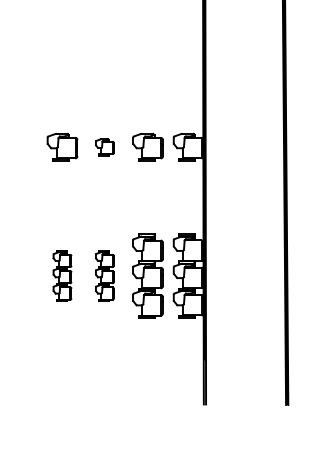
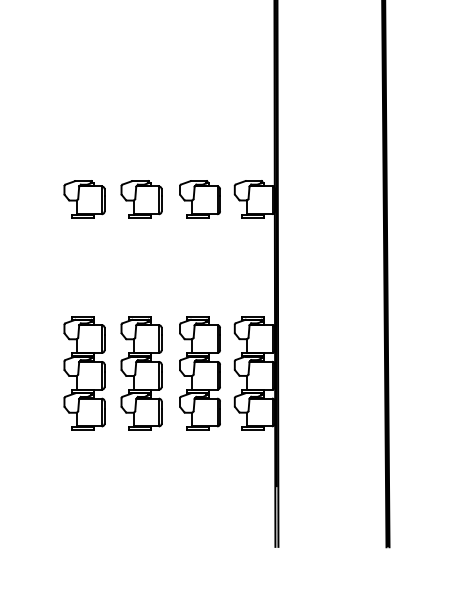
part: (104, 147) -> (141, 199), size x1.67
part: (62, 275) -> (84, 372), size x1.67
part: (104, 275) -> (141, 372), size x1.67

